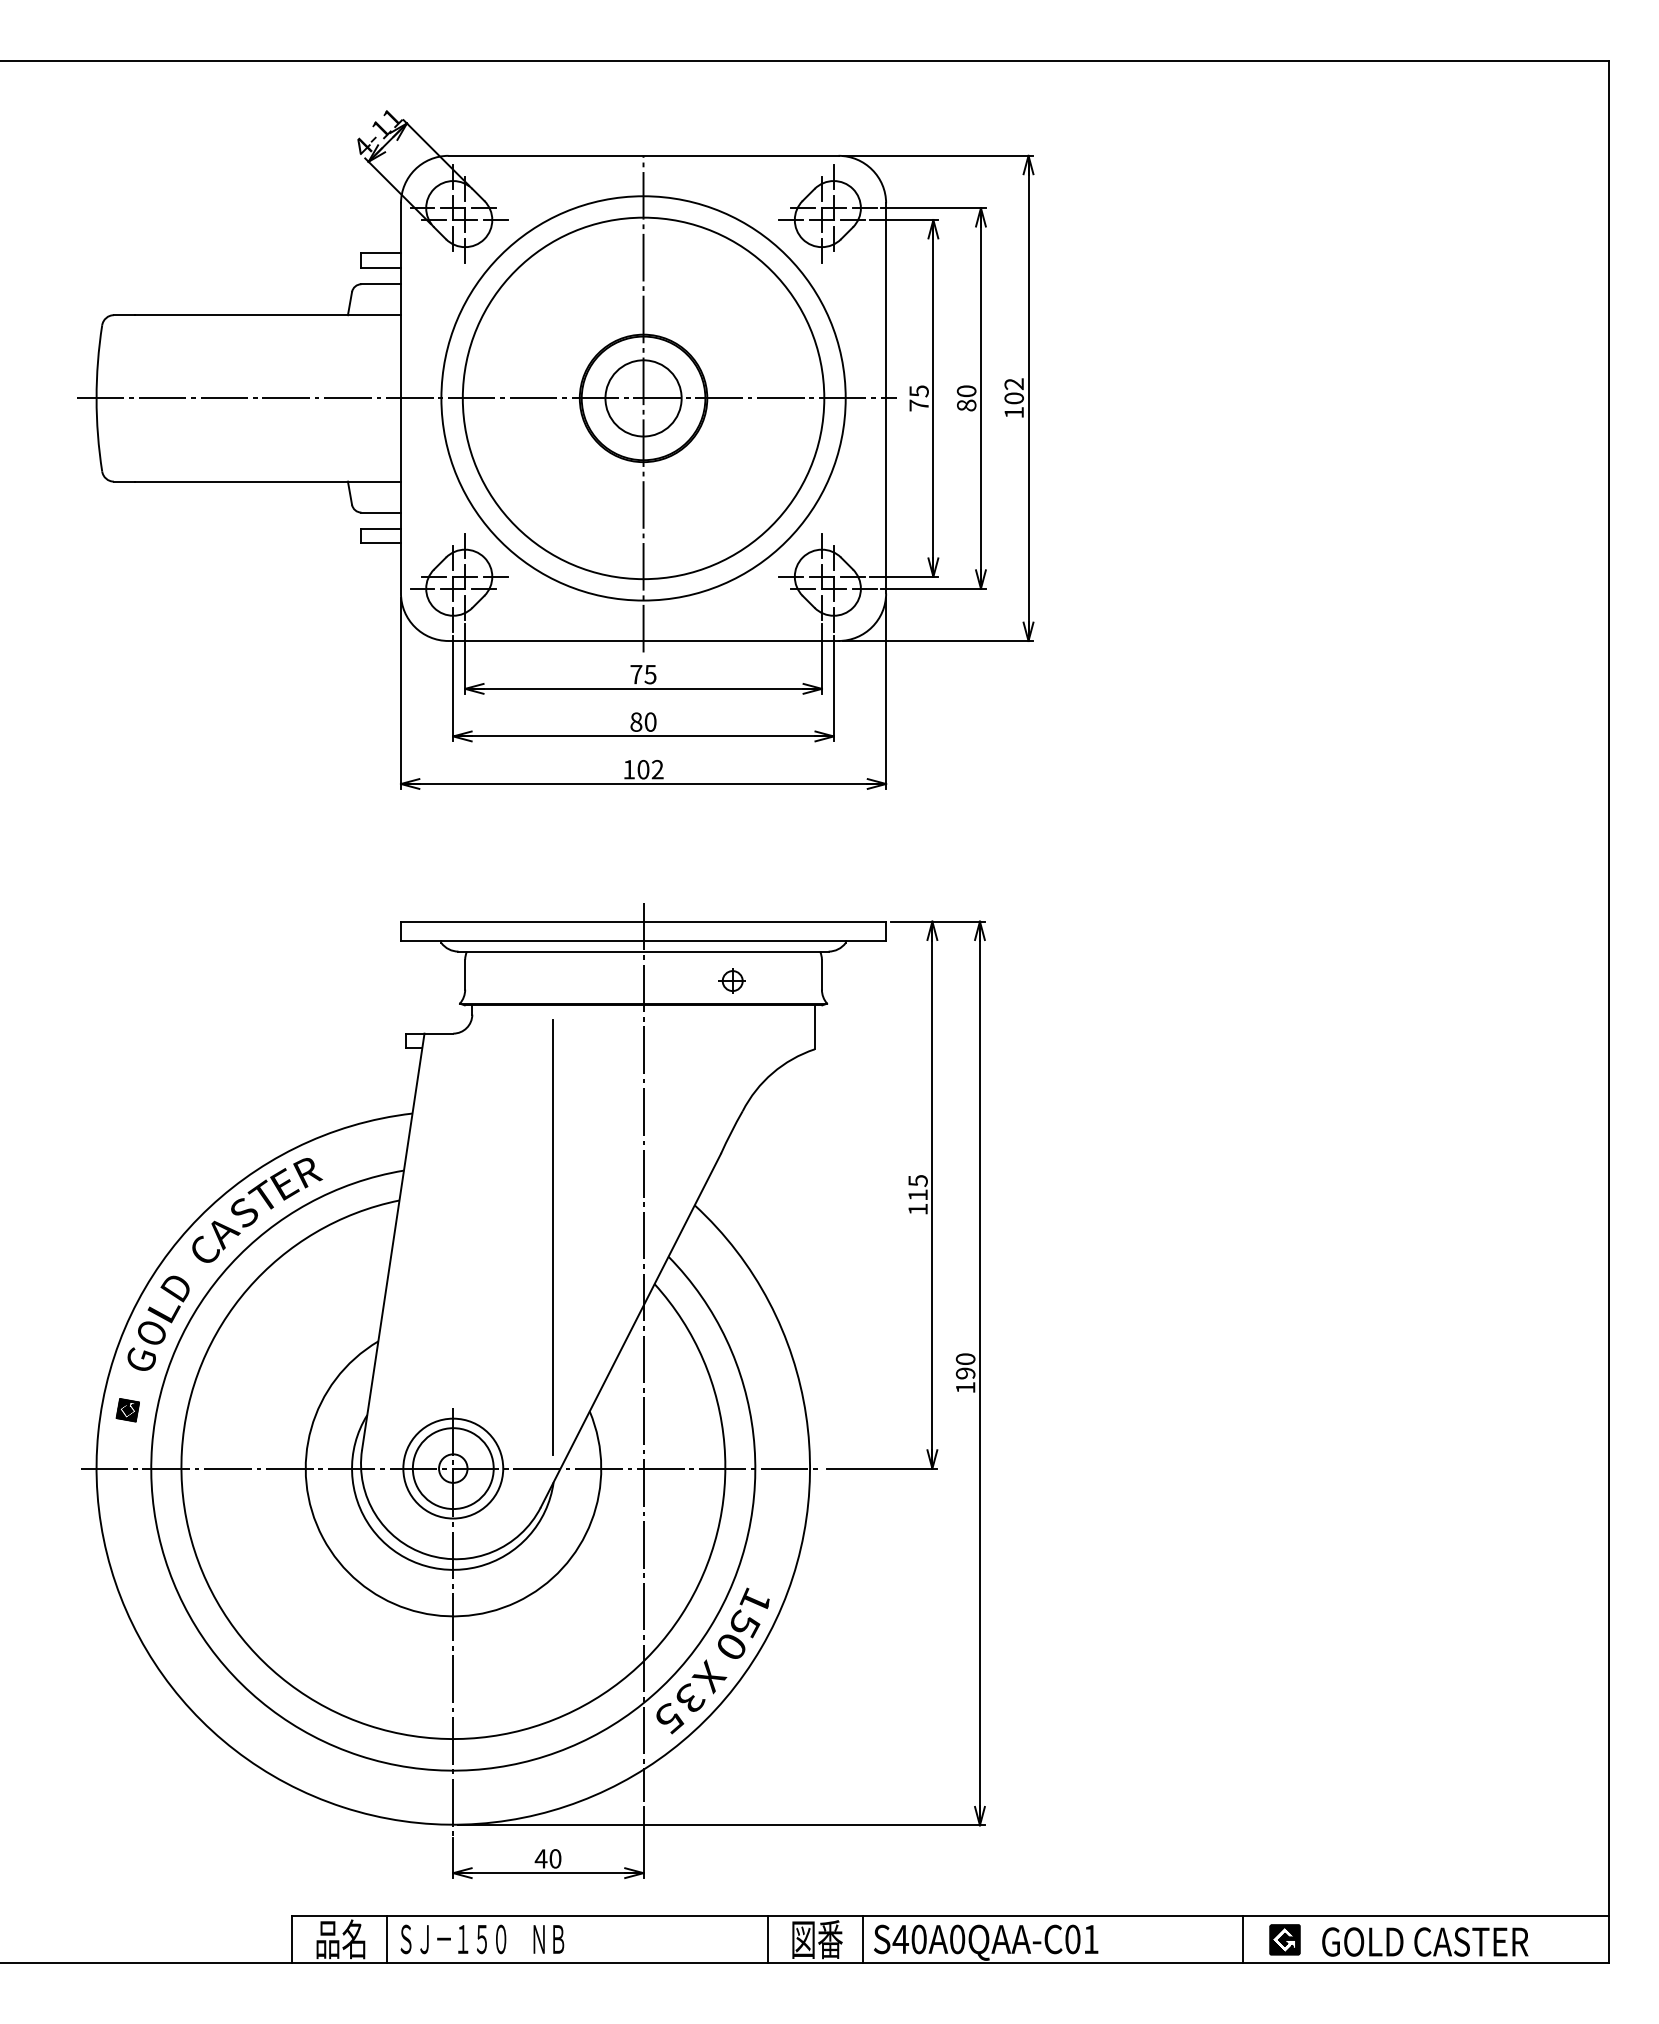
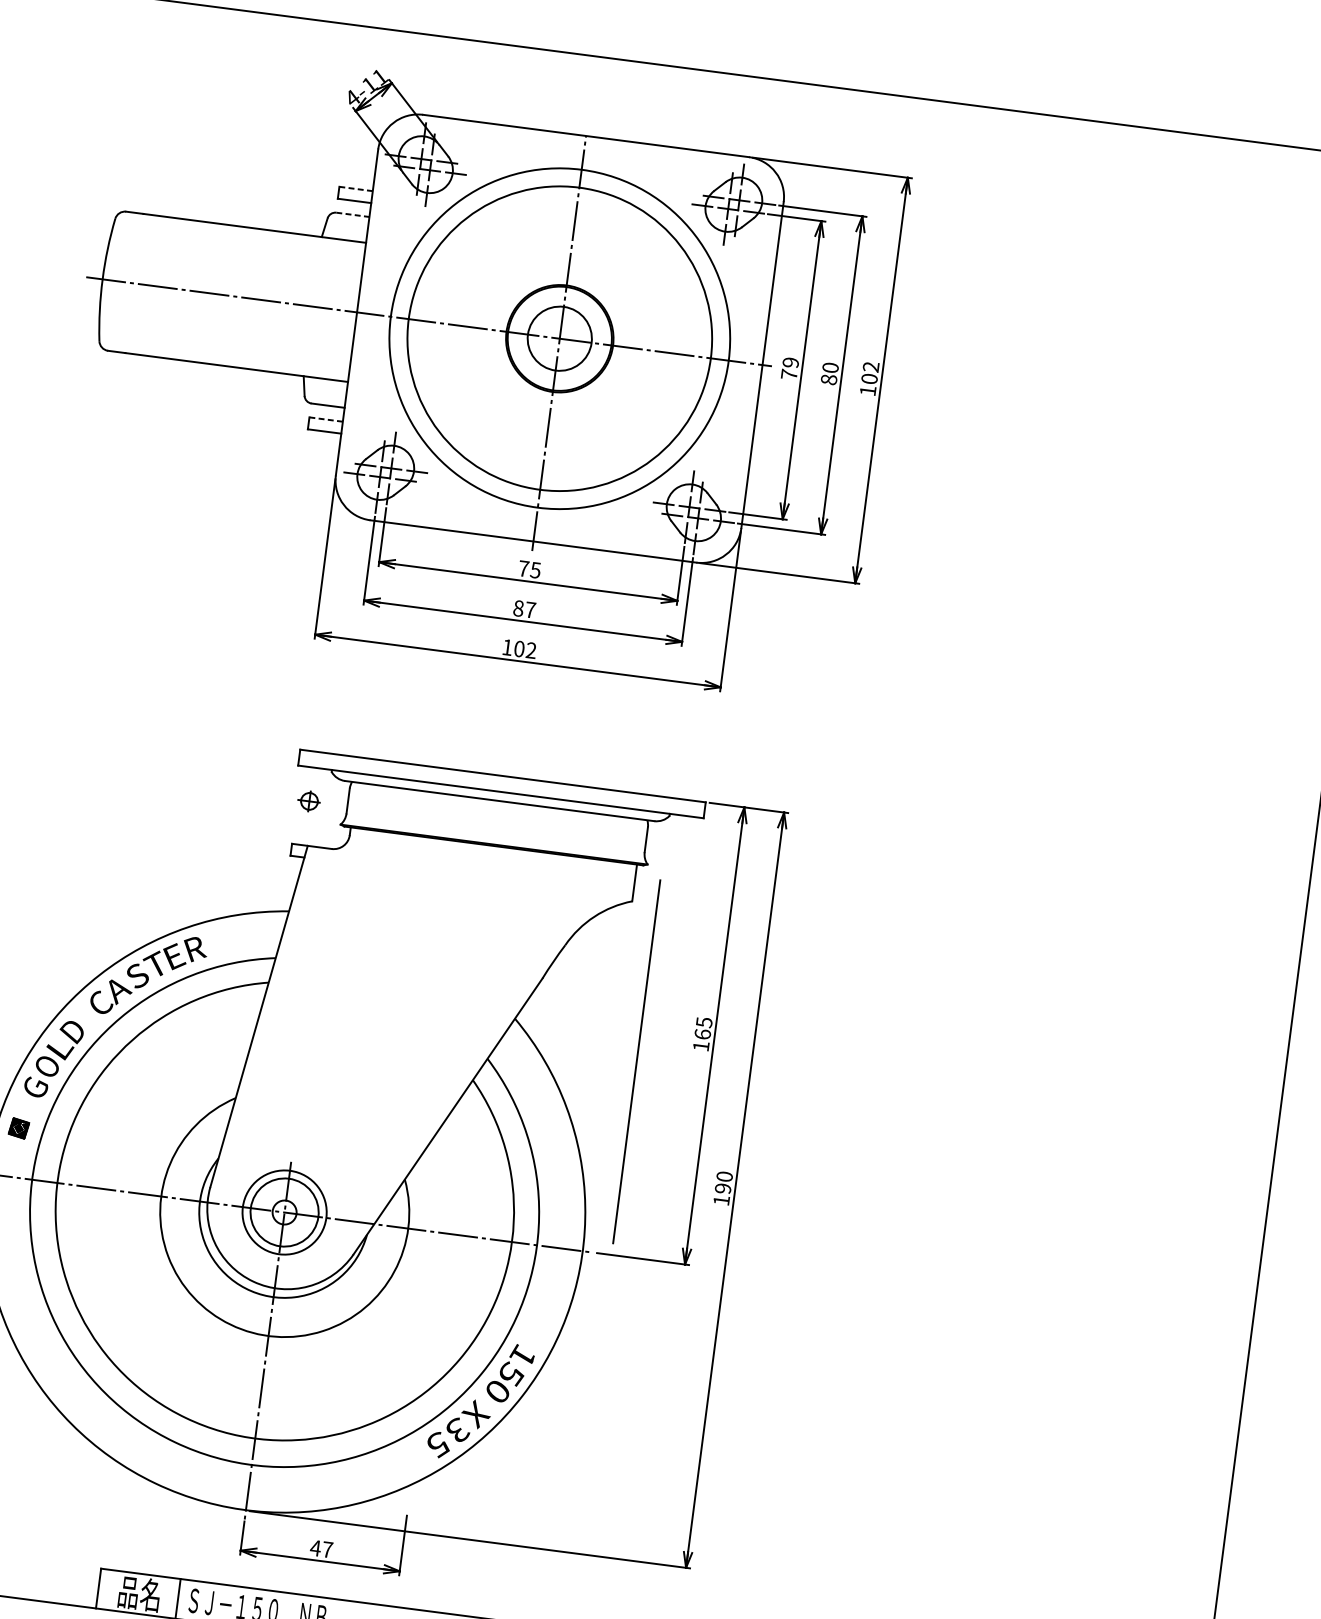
line: (380, 253) -> (355, 189), solid -> dashed
line: (381, 284) -> (353, 215), solid -> dashed
text: (918, 391) -> (790, 362), 75 -> 79
line: (380, 529) -> (325, 419), solid -> dashed
text: (650, 721) -> (530, 609), 80 -> 87
part: (731, 980) -> (308, 800), moved
text: (917, 1194) -> (702, 1033), 115 -> 165
line: (552, 1237) -> (636, 1061), moved
line: (643, 1351) -> (456, 1135), removed
text: (555, 1858) -> (327, 1549), 40 -> 47

